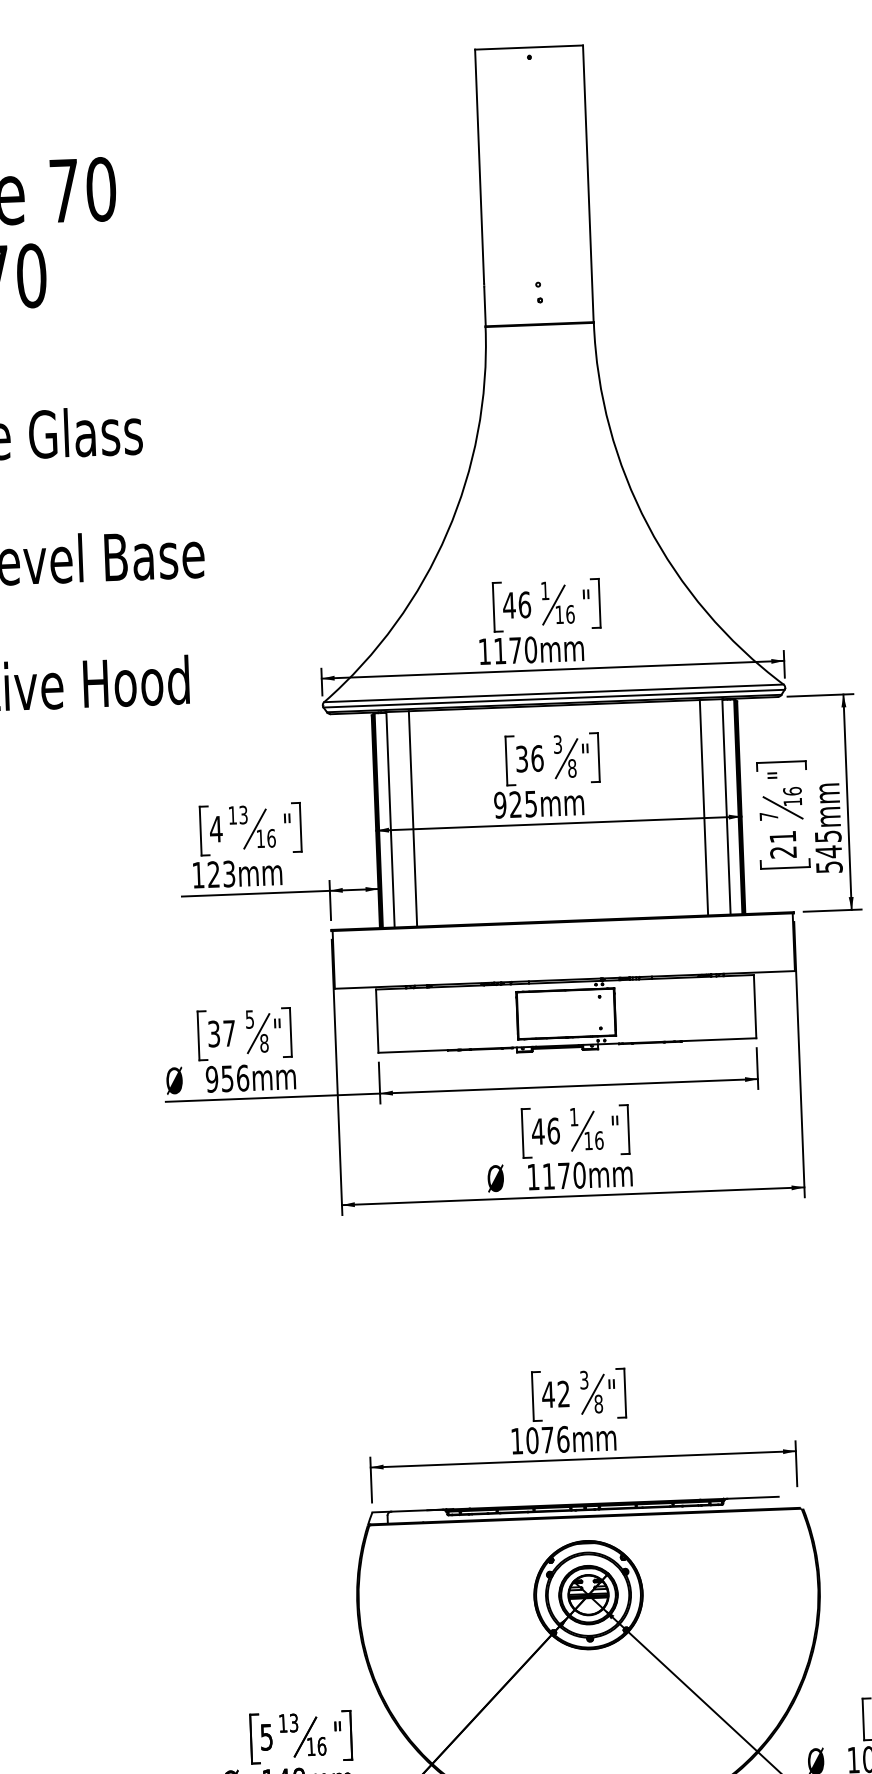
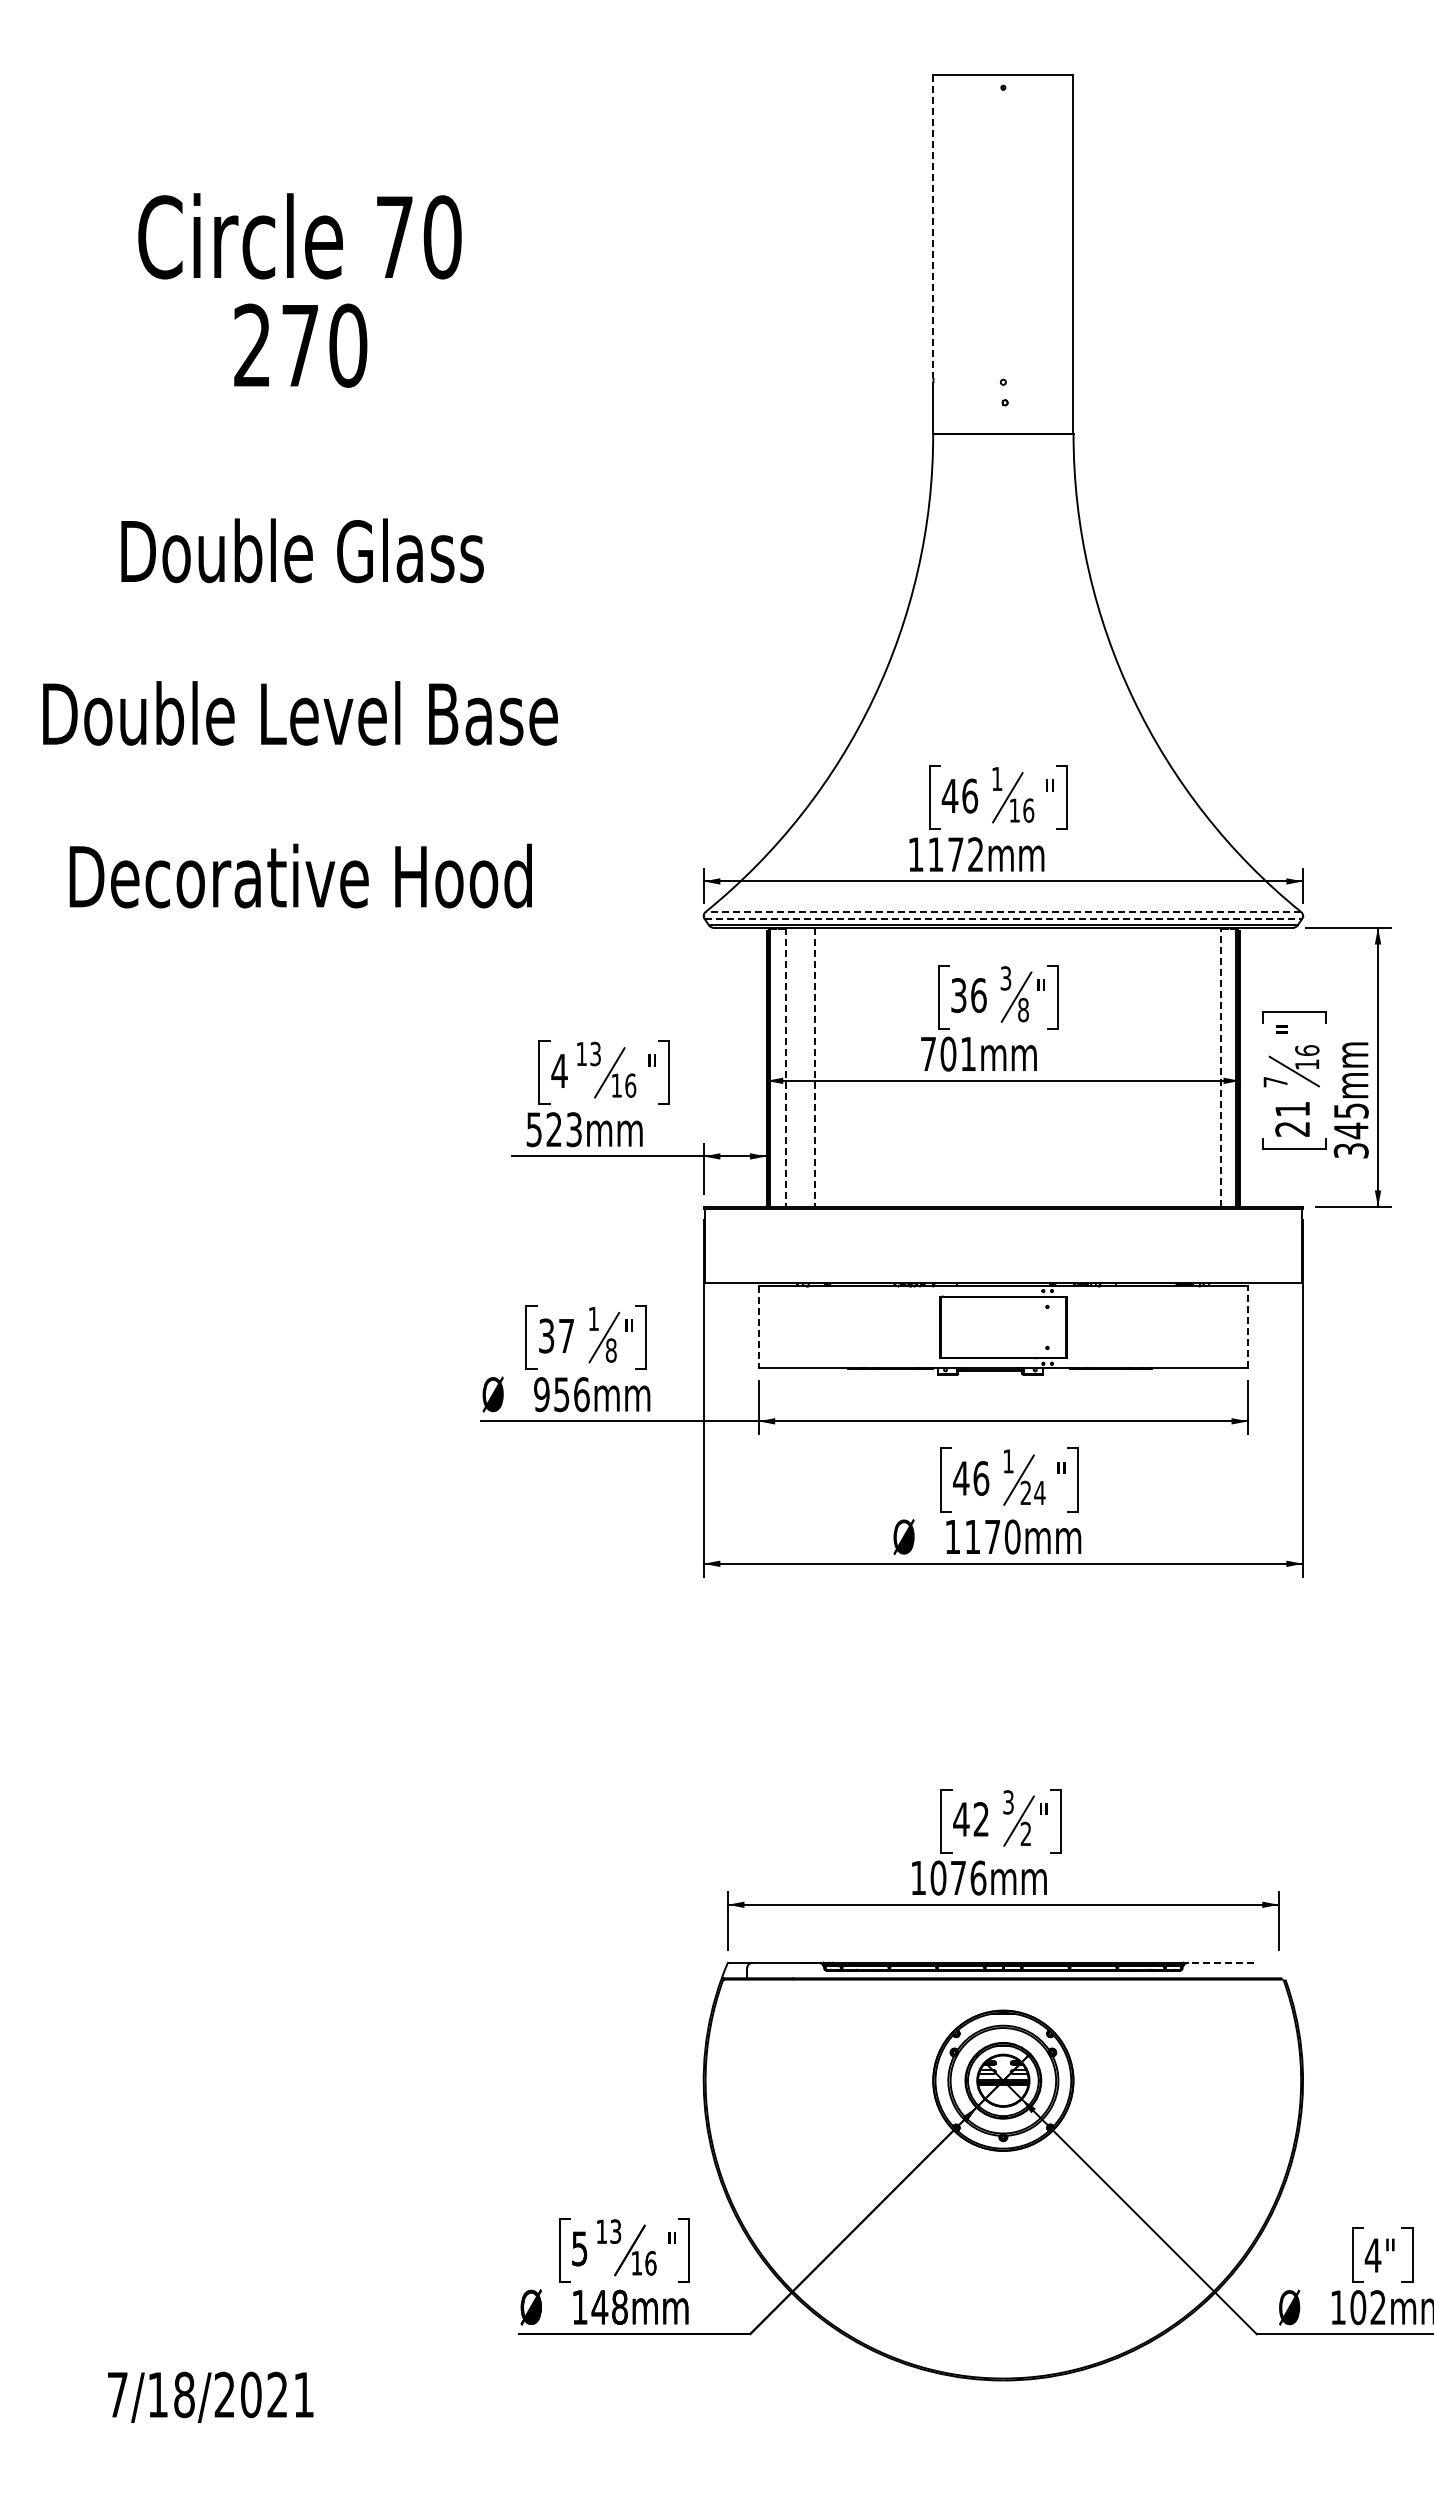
line: (479, 166) -> (933, 226), solid -> dashed
text: (530, 649) -> (975, 854), 1170mm -> 1172mm
line: (553, 692) -> (1003, 911), solid -> dashed
line: (554, 698) -> (1003, 918), solid -> dashed
text: (514, 804) -> (947, 1053), 925mm -> 701mm
line: (726, 806) -> (1221, 1067), solid -> dashed
line: (703, 807) -> (1191, 1067), removed
line: (412, 818) -> (814, 1067), solid -> dashed
line: (390, 819) -> (785, 1067), solid -> dashed
text: (828, 867) -> (1350, 1150), 545mm -> 345mm
text: (197, 875) -> (533, 1129), 123mm -> 523mm
line: (755, 1006) -> (1248, 1327), solid -> dashed
text: (249, 1019) -> (593, 1319), 5 -> 1
line: (377, 1021) -> (758, 1327), solid -> dashed
text: (593, 1140) -> (1032, 1492), 16 -> 24
text: (598, 1403) -> (1025, 1833), 8 -> 2
line: (752, 1497) -> (1220, 1962), solid -> dashed

